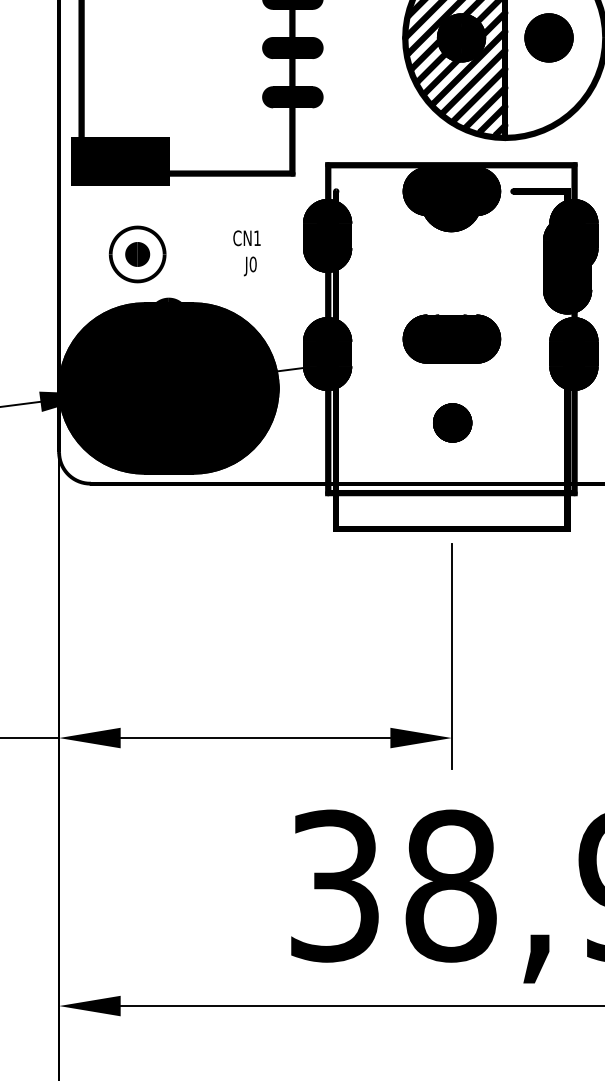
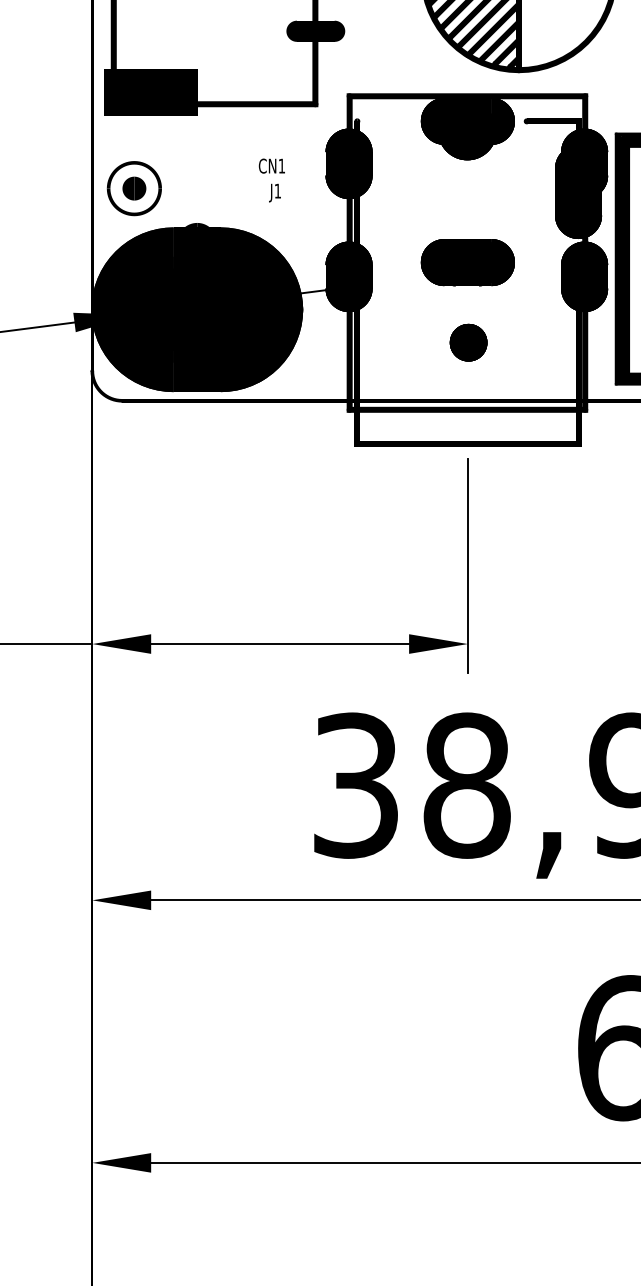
part: (136, 254) -> (133, 188), moved
text: (252, 263) -> (277, 190), J0 -> J1

